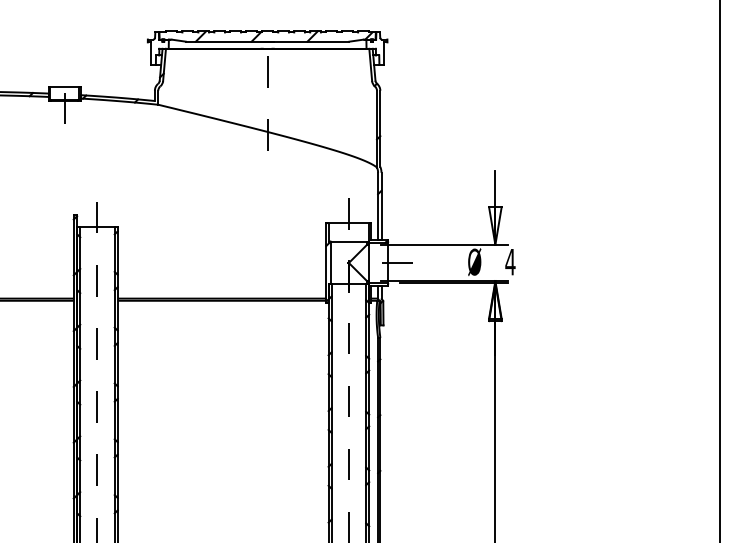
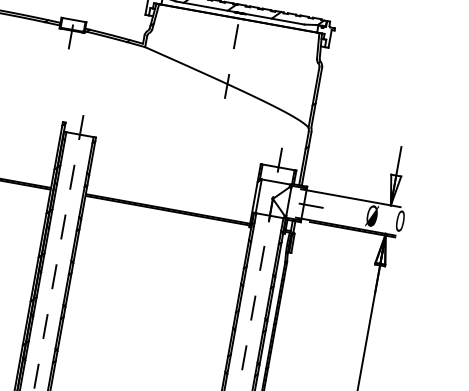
text: (510, 261) -> (400, 220), 4 -> 0

